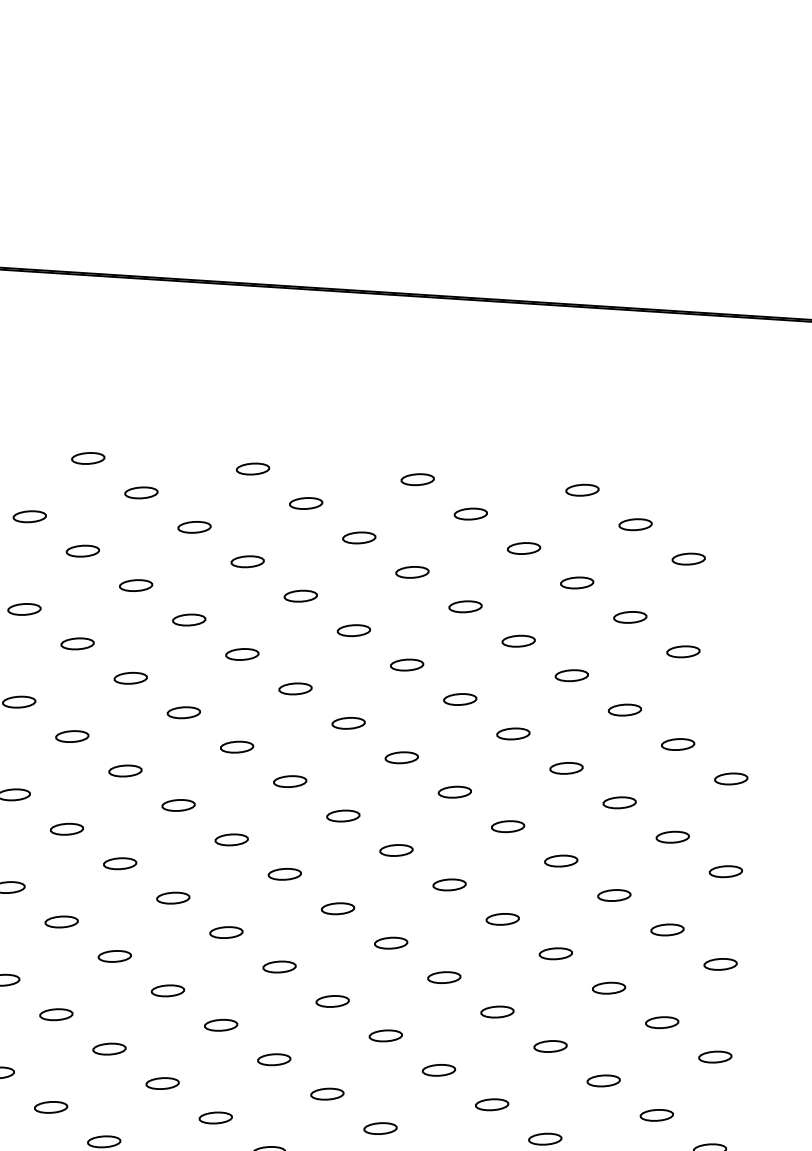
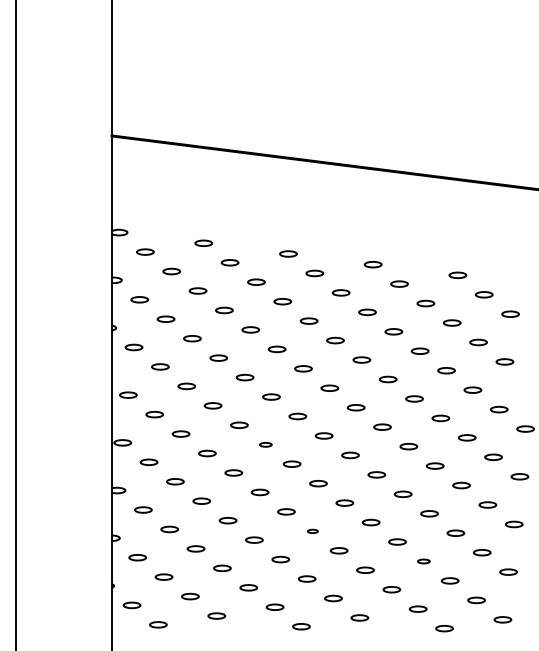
part: (231, 839) -> (265, 444), size x0.7
part: (332, 1001) -> (312, 531), size x0.6
part: (549, 1046) -> (423, 561), size x0.7

